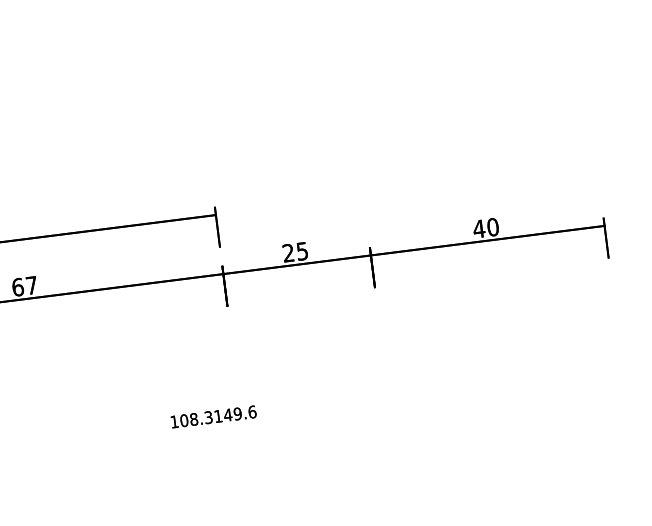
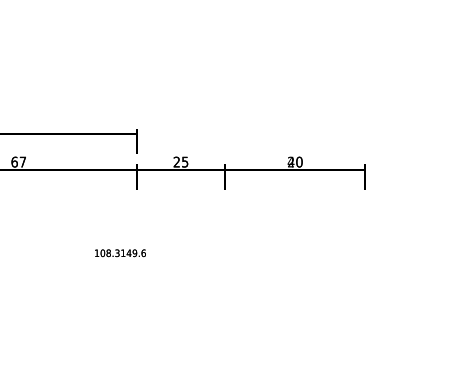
text: (477, 228) -> (290, 161), 40 -> 20

